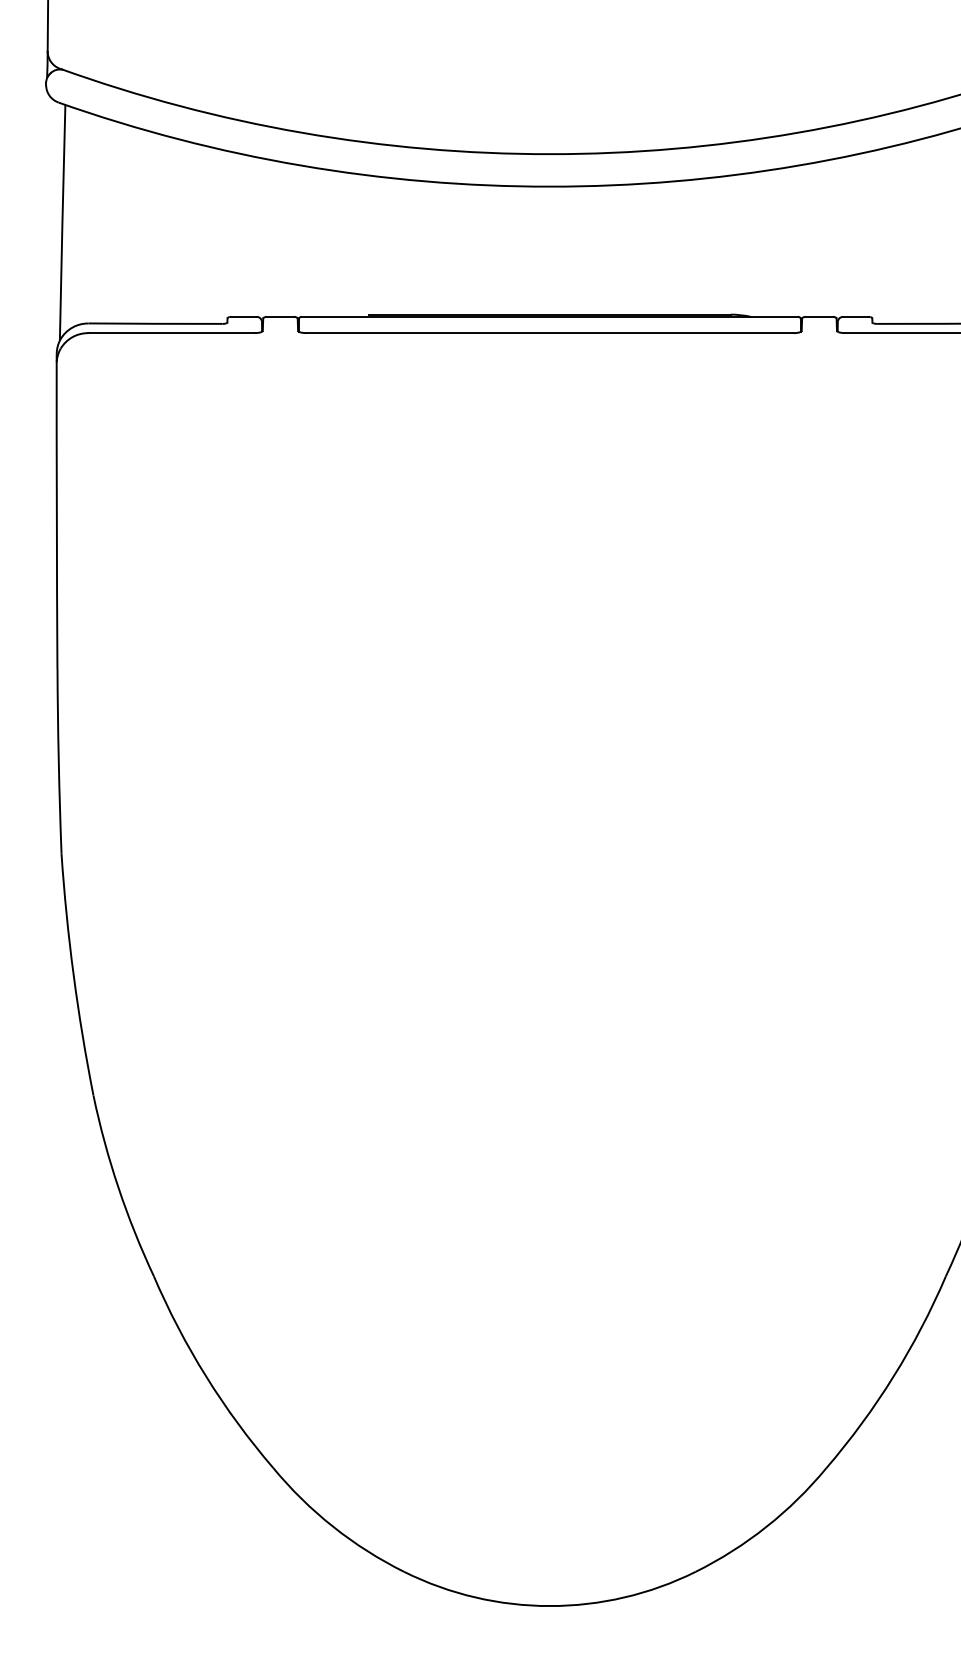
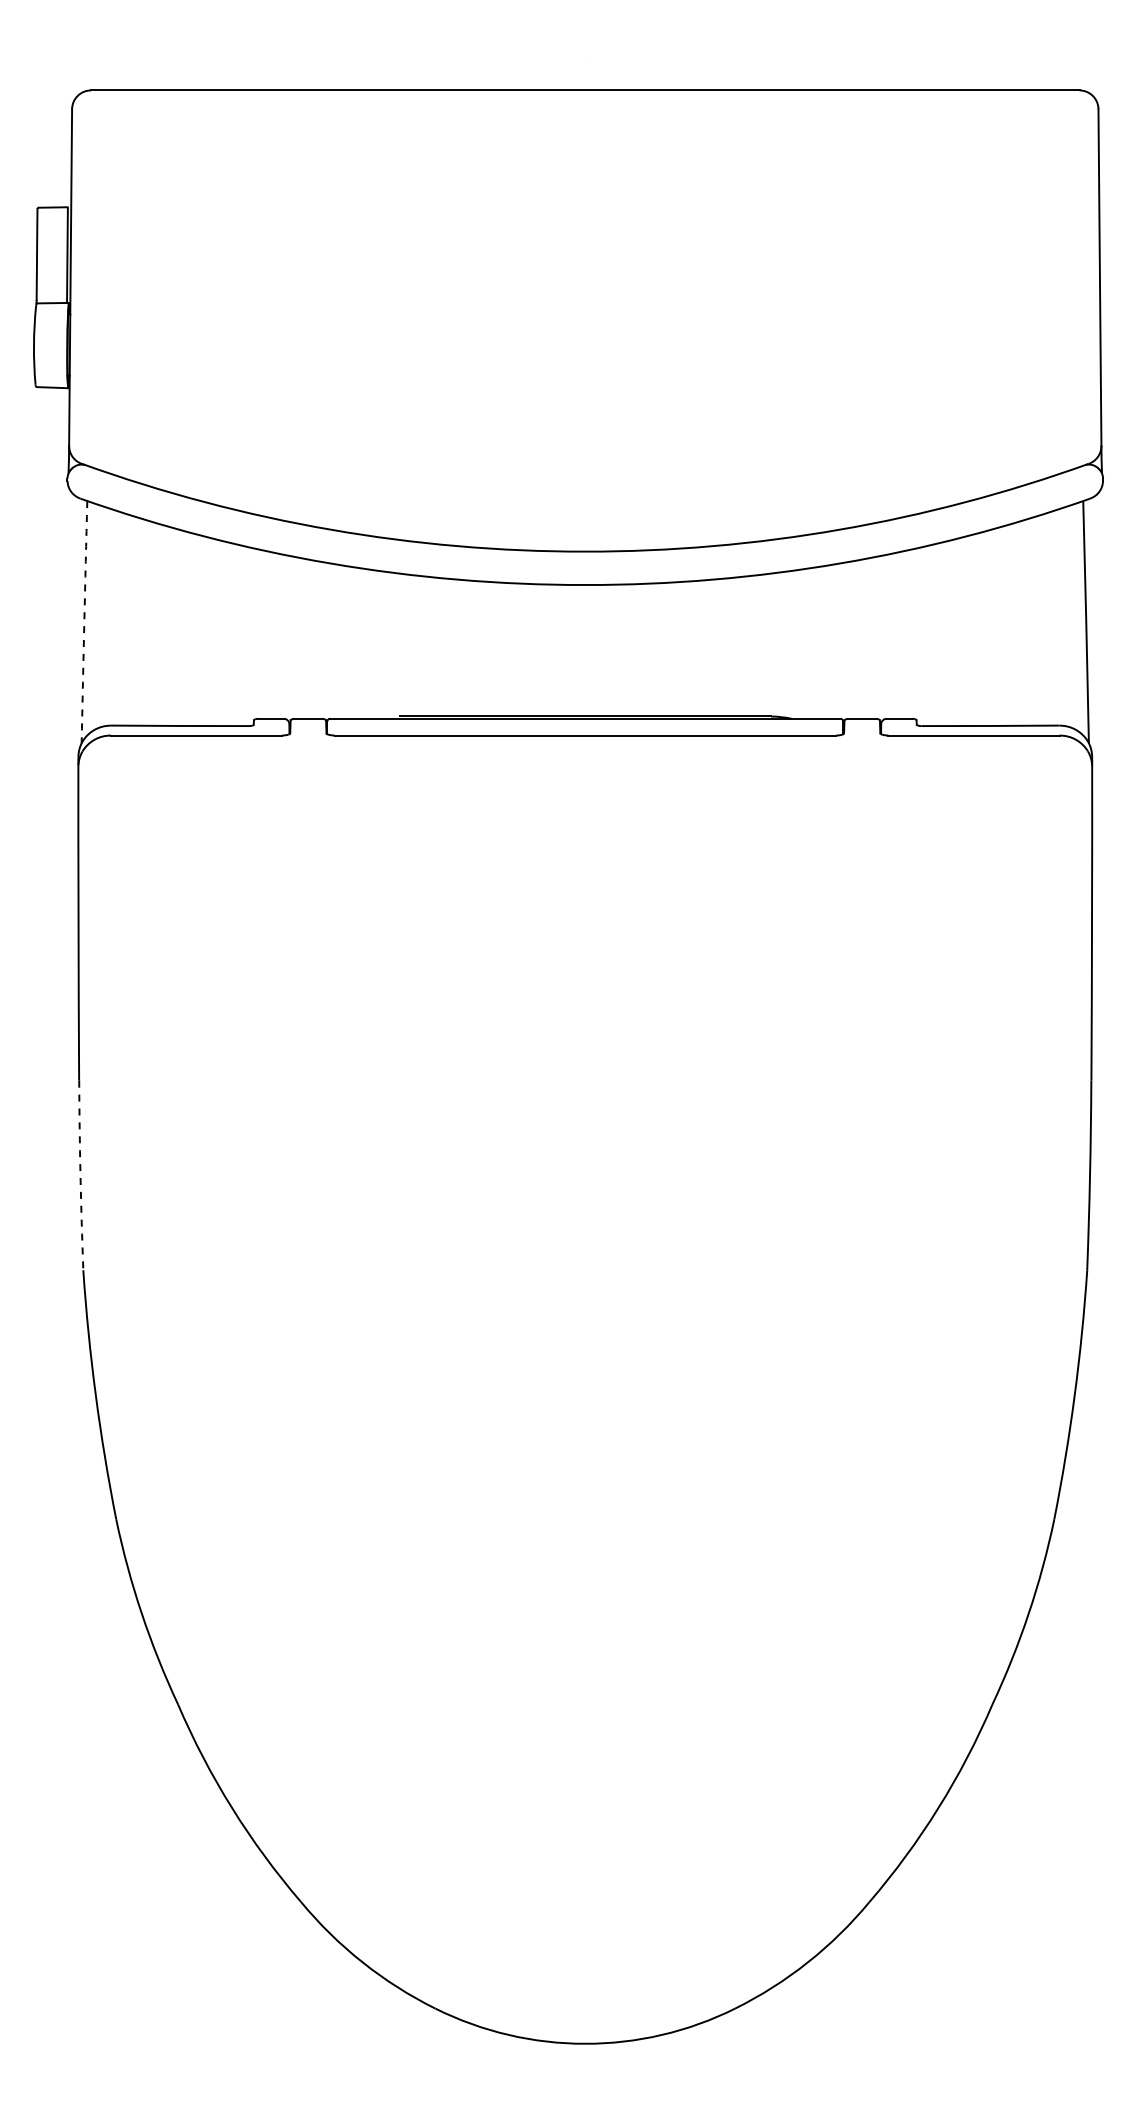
arc: (62, 223) -> (84, 622), solid -> dashed
arc: (58, 761) -> (80, 1175), solid -> dashed

